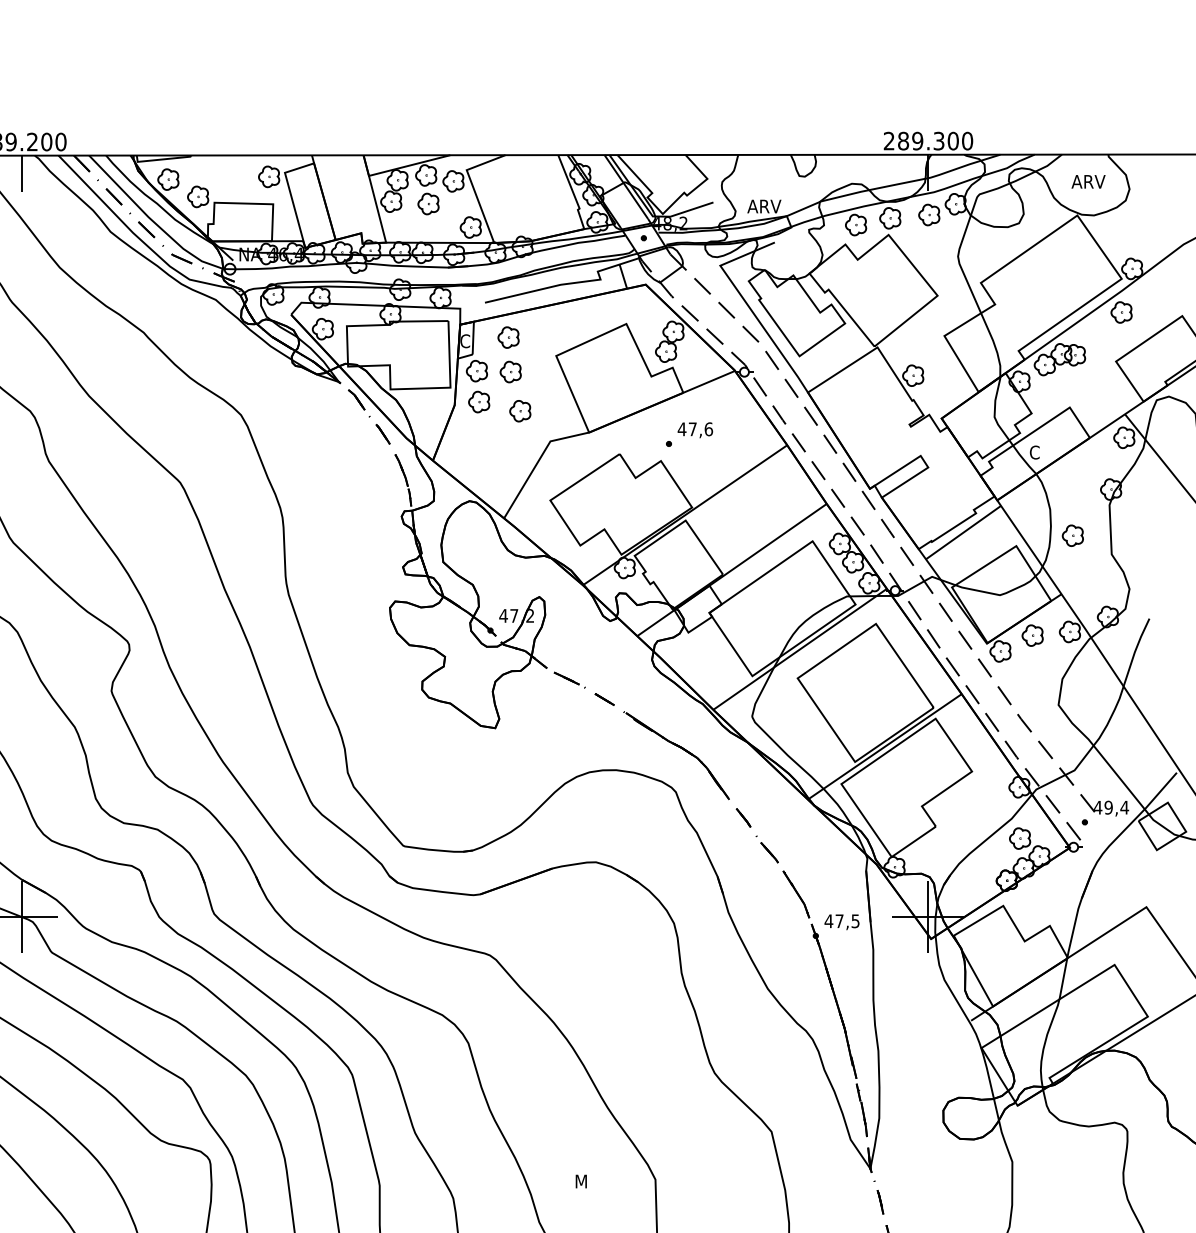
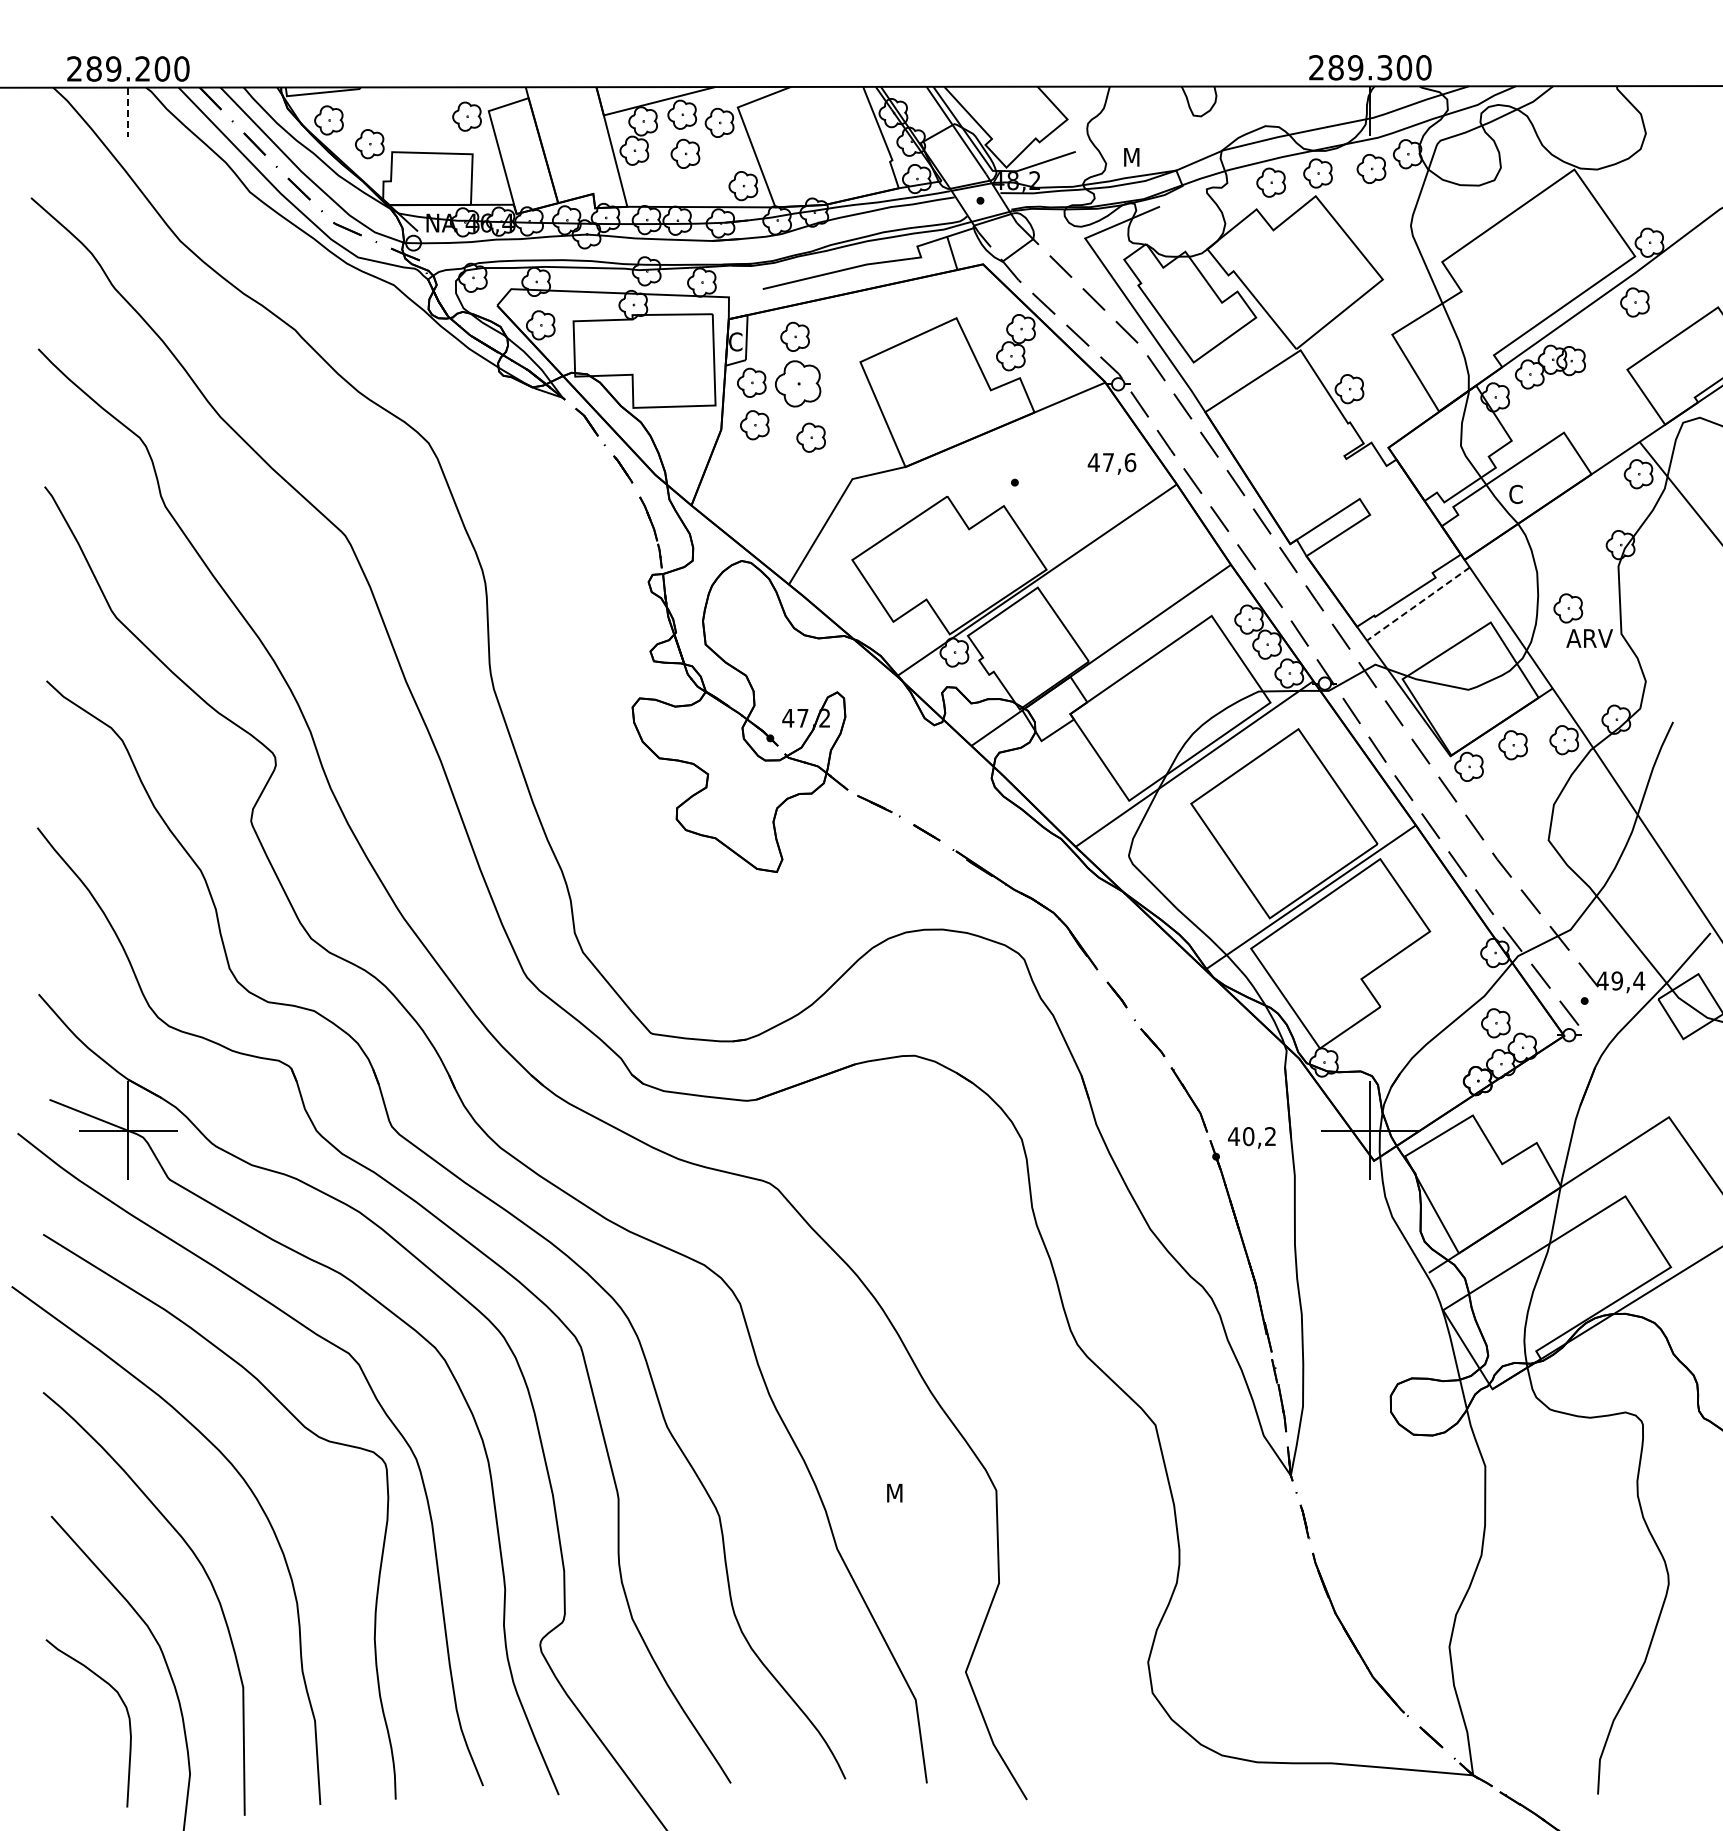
line: (22, 173) -> (128, 112), solid -> dashed
text: (1088, 181) -> (1589, 638), moved
text: (764, 206) -> (1145, 157), ARV -> M
part: (510, 372) -> (797, 384), size x1.6
text: (694, 430) -> (1111, 463), moved
line: (962, 532) -> (1417, 604), solid -> dashed
text: (847, 921) -> (1259, 1136), 47,5 -> 40,2

